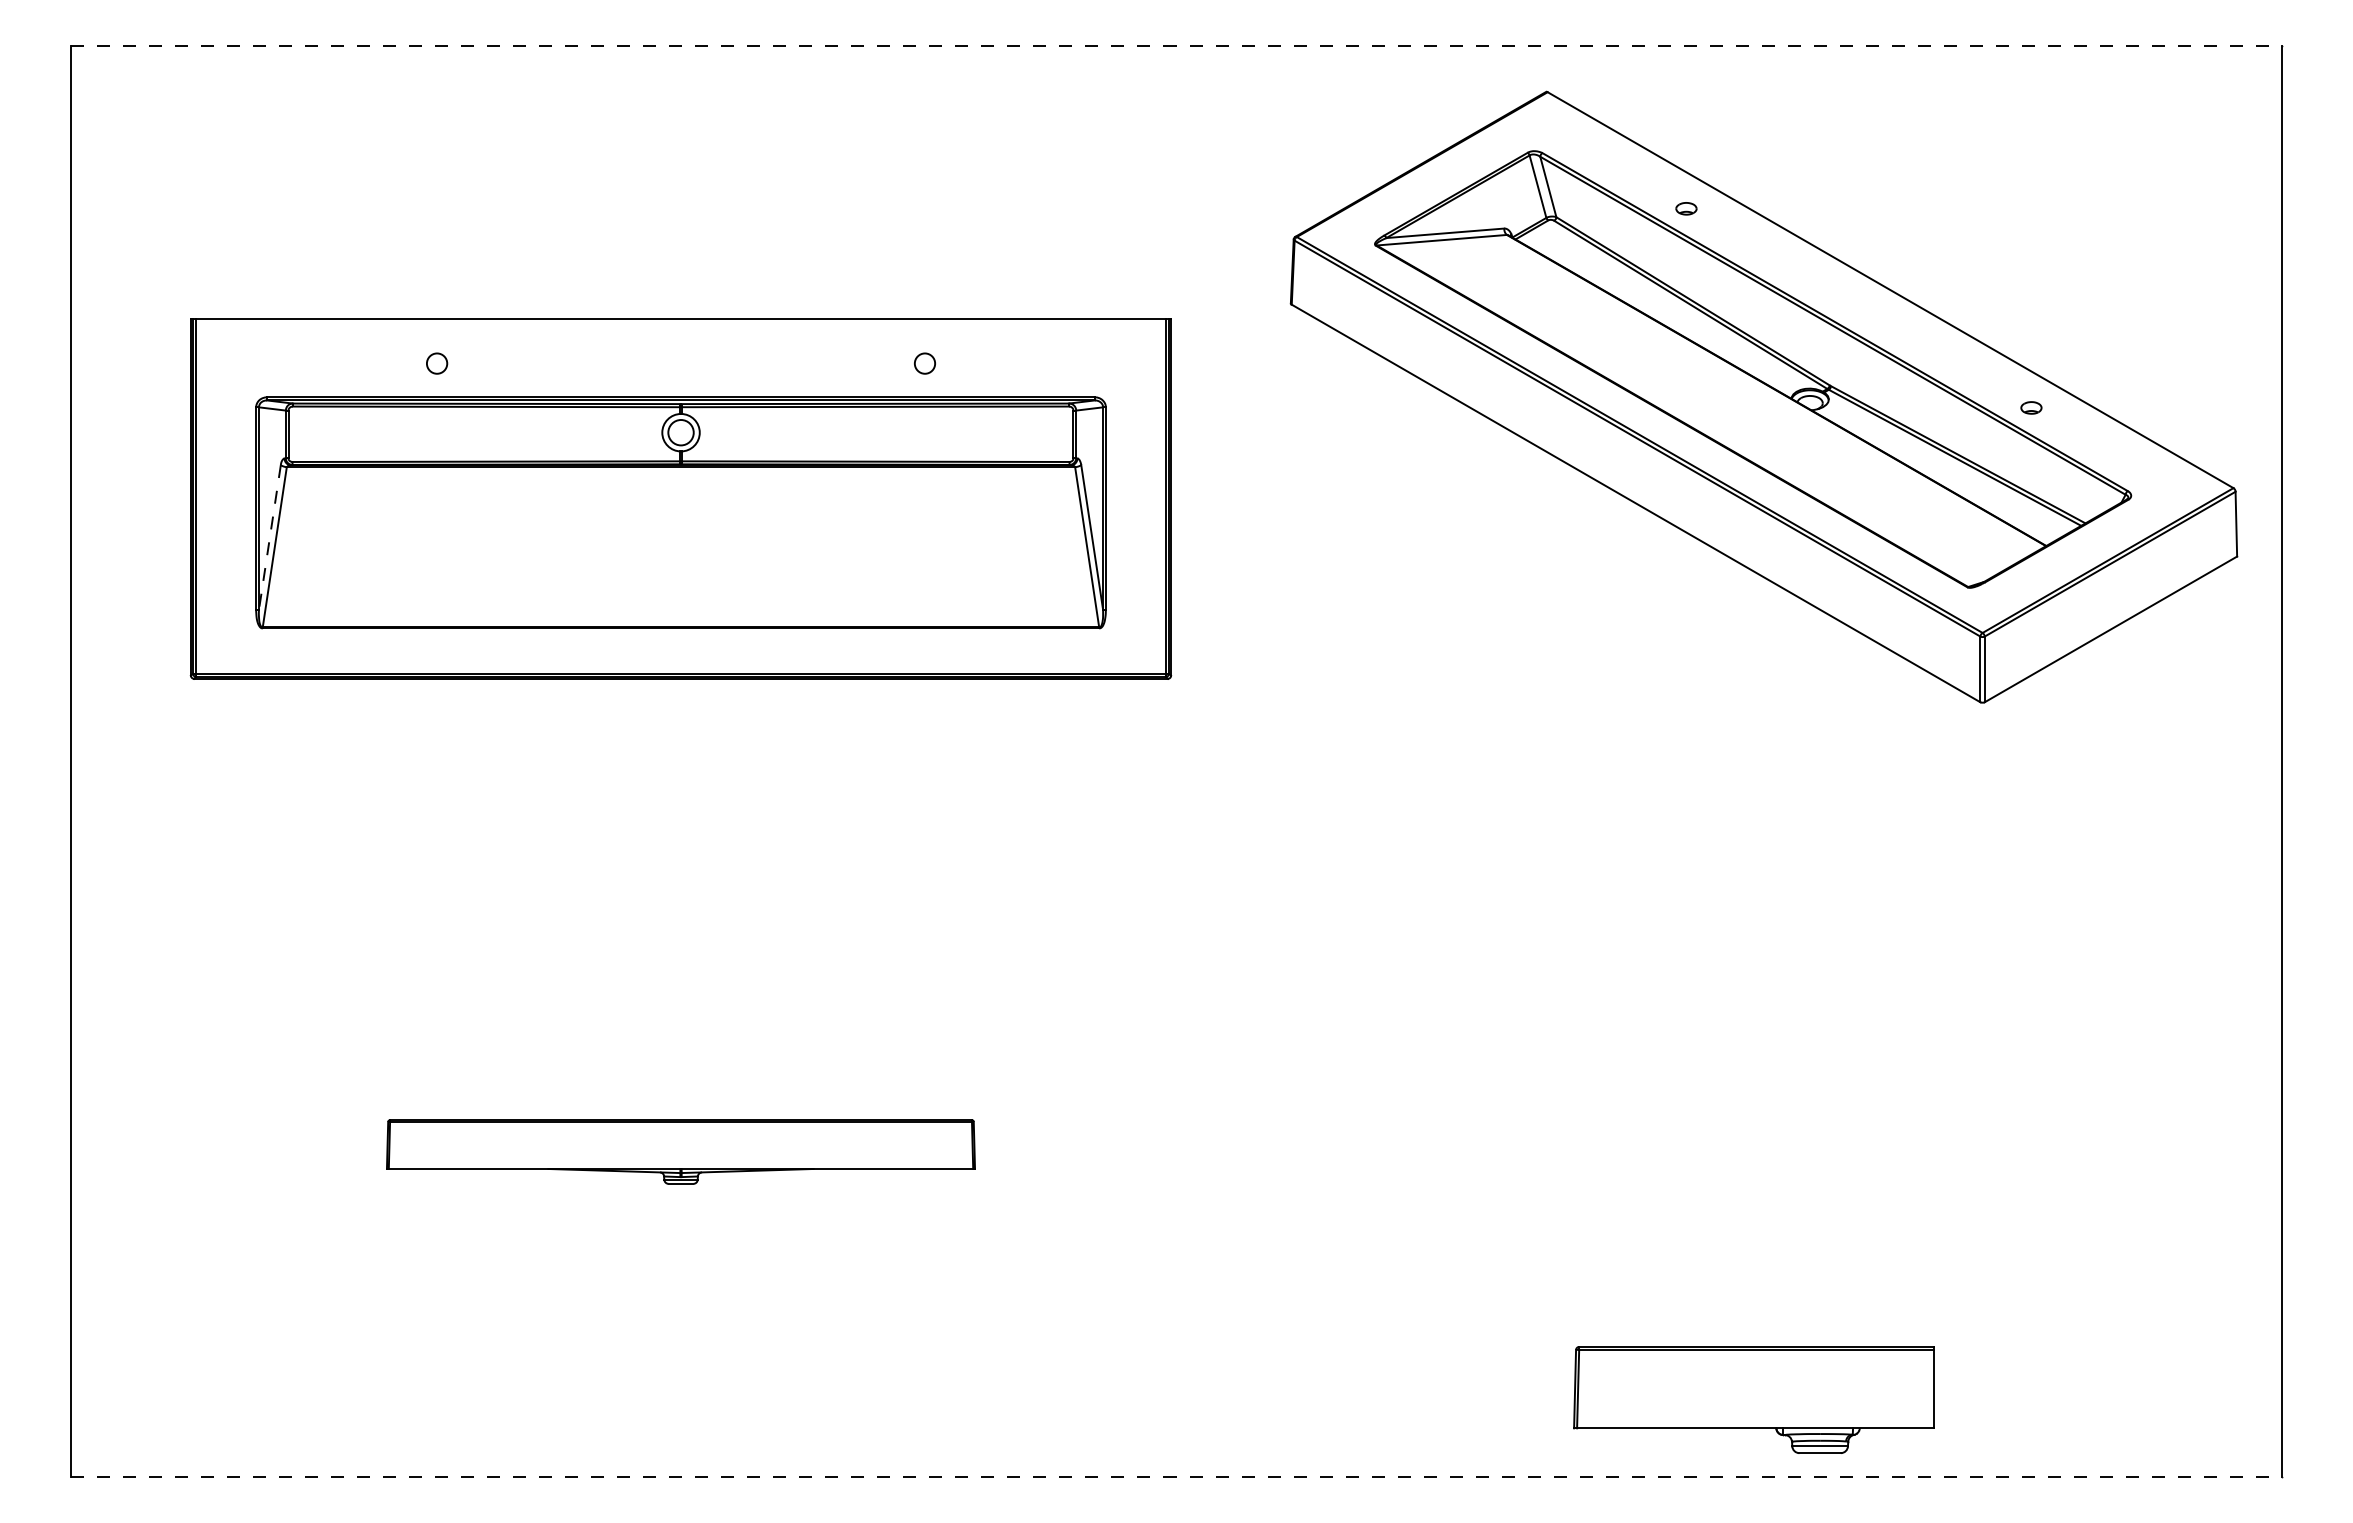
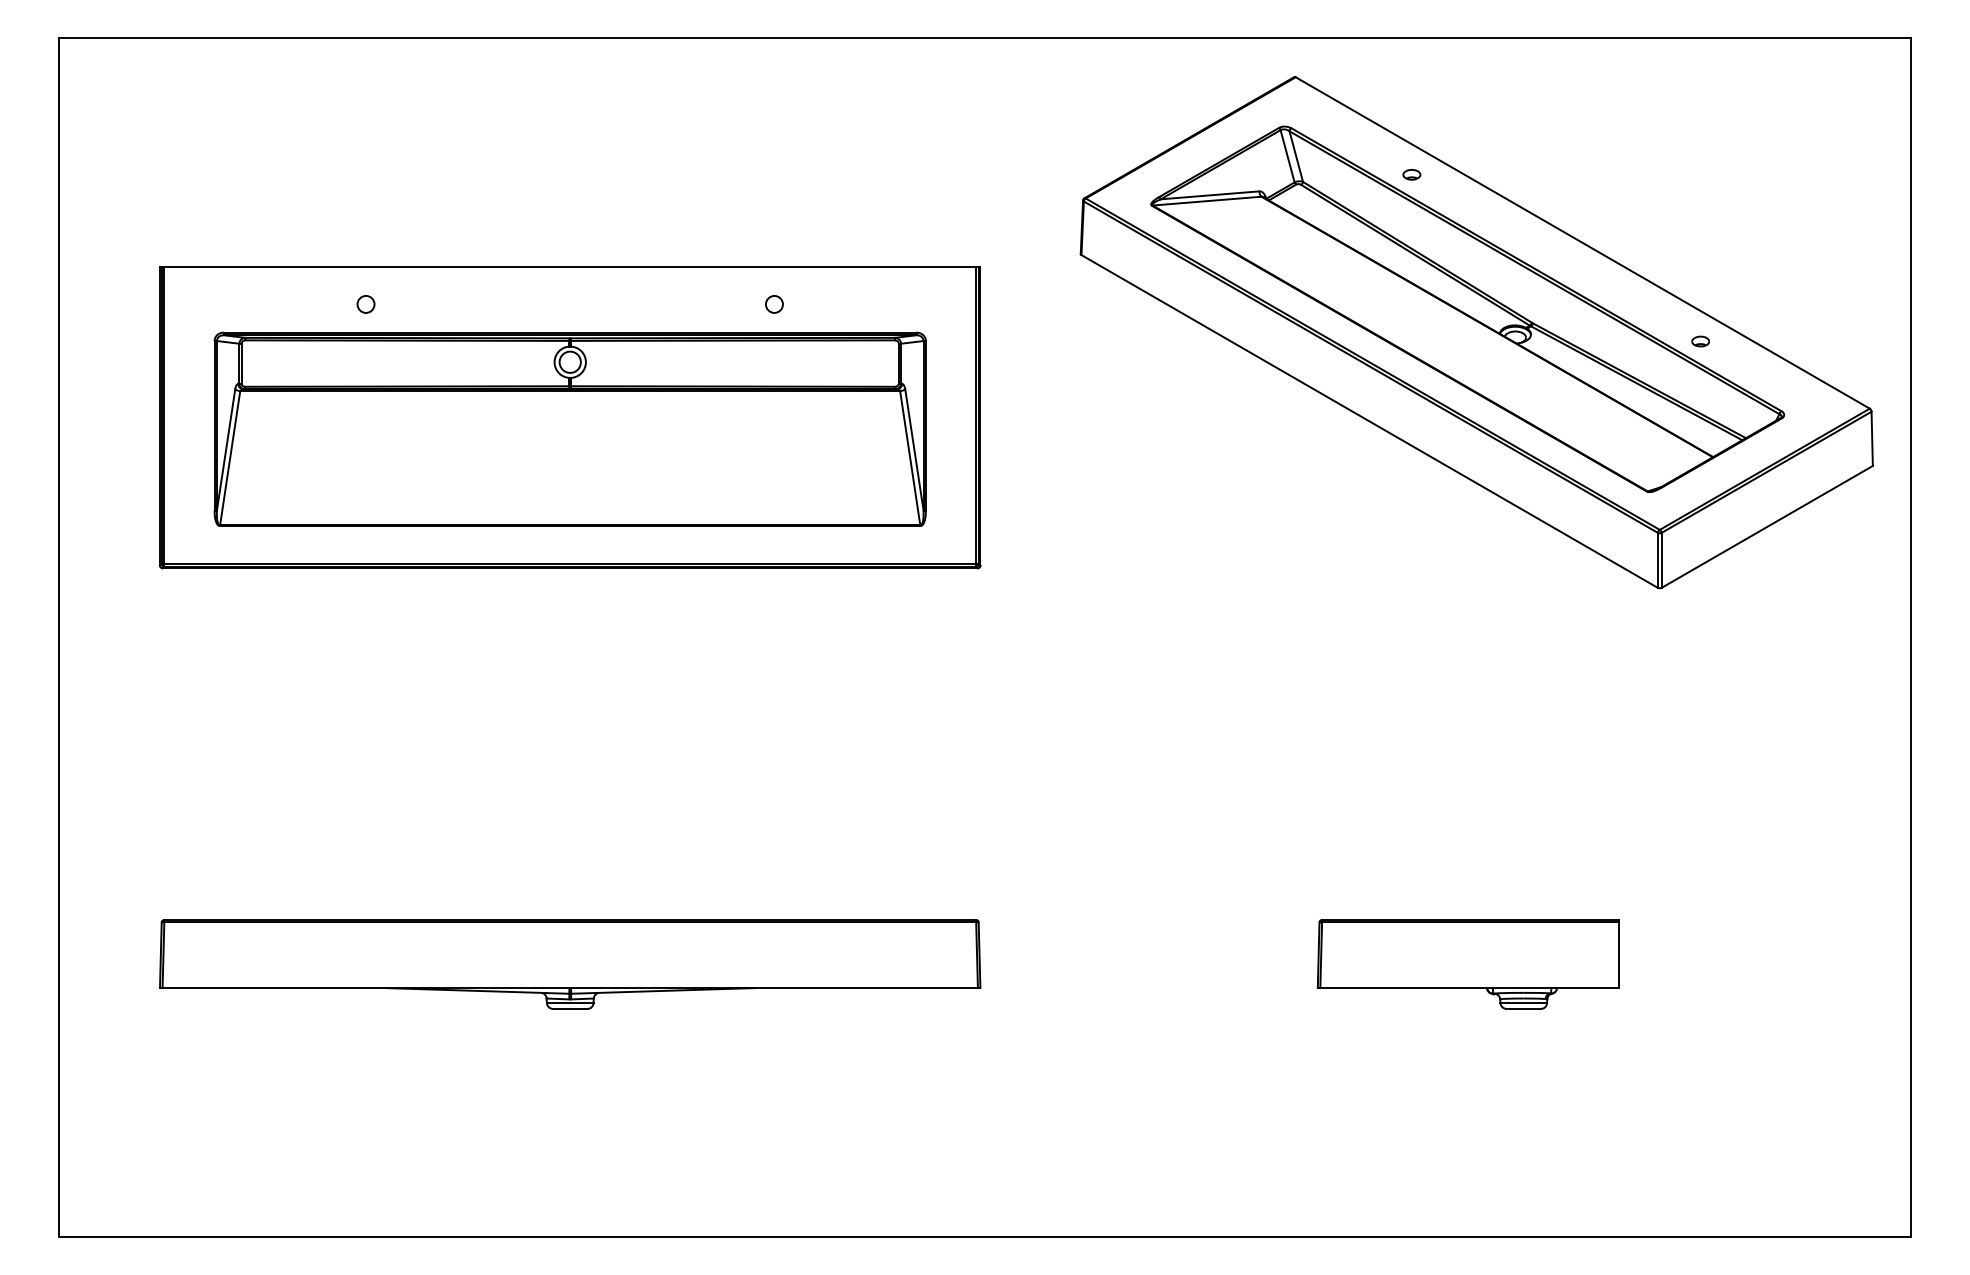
line: (1176, 45) -> (985, 38), dashed -> solid
line: (269, 538) -> (225, 450), dashed -> solid
part: (680, 1151) -> (569, 963), size x1.67
part: (1753, 1399) -> (1468, 963), moved
line: (1176, 1477) -> (985, 1236), dashed -> solid

